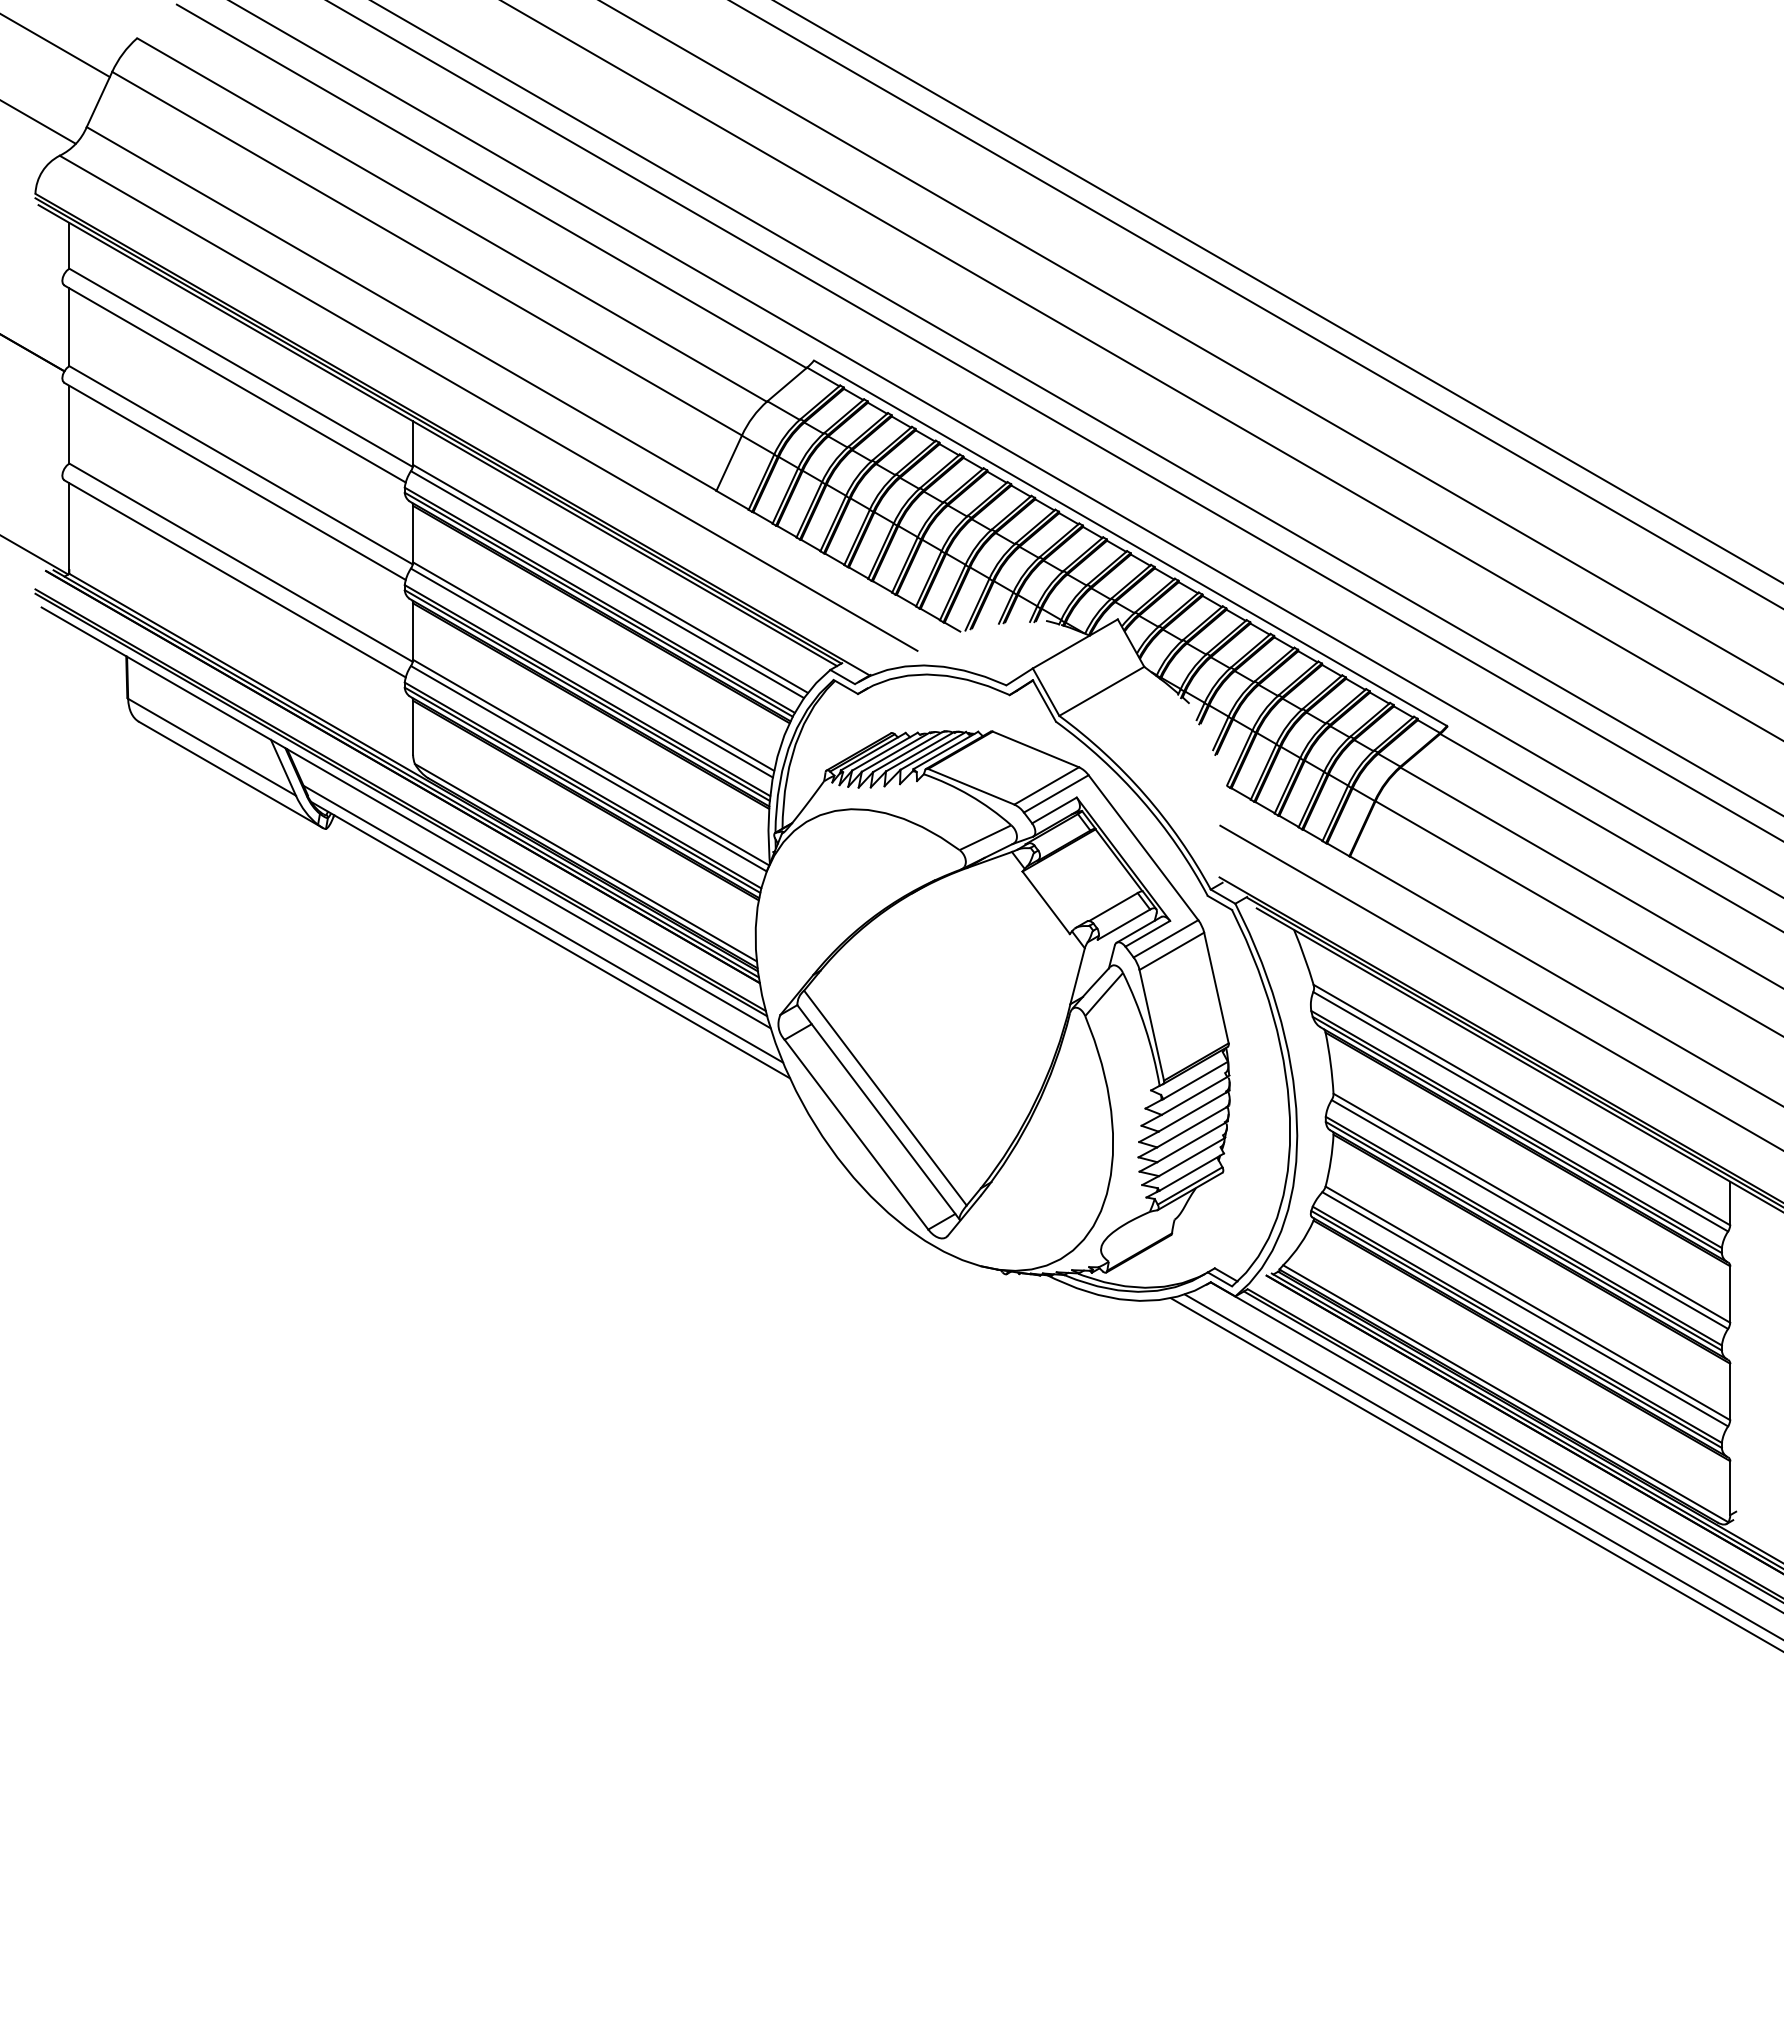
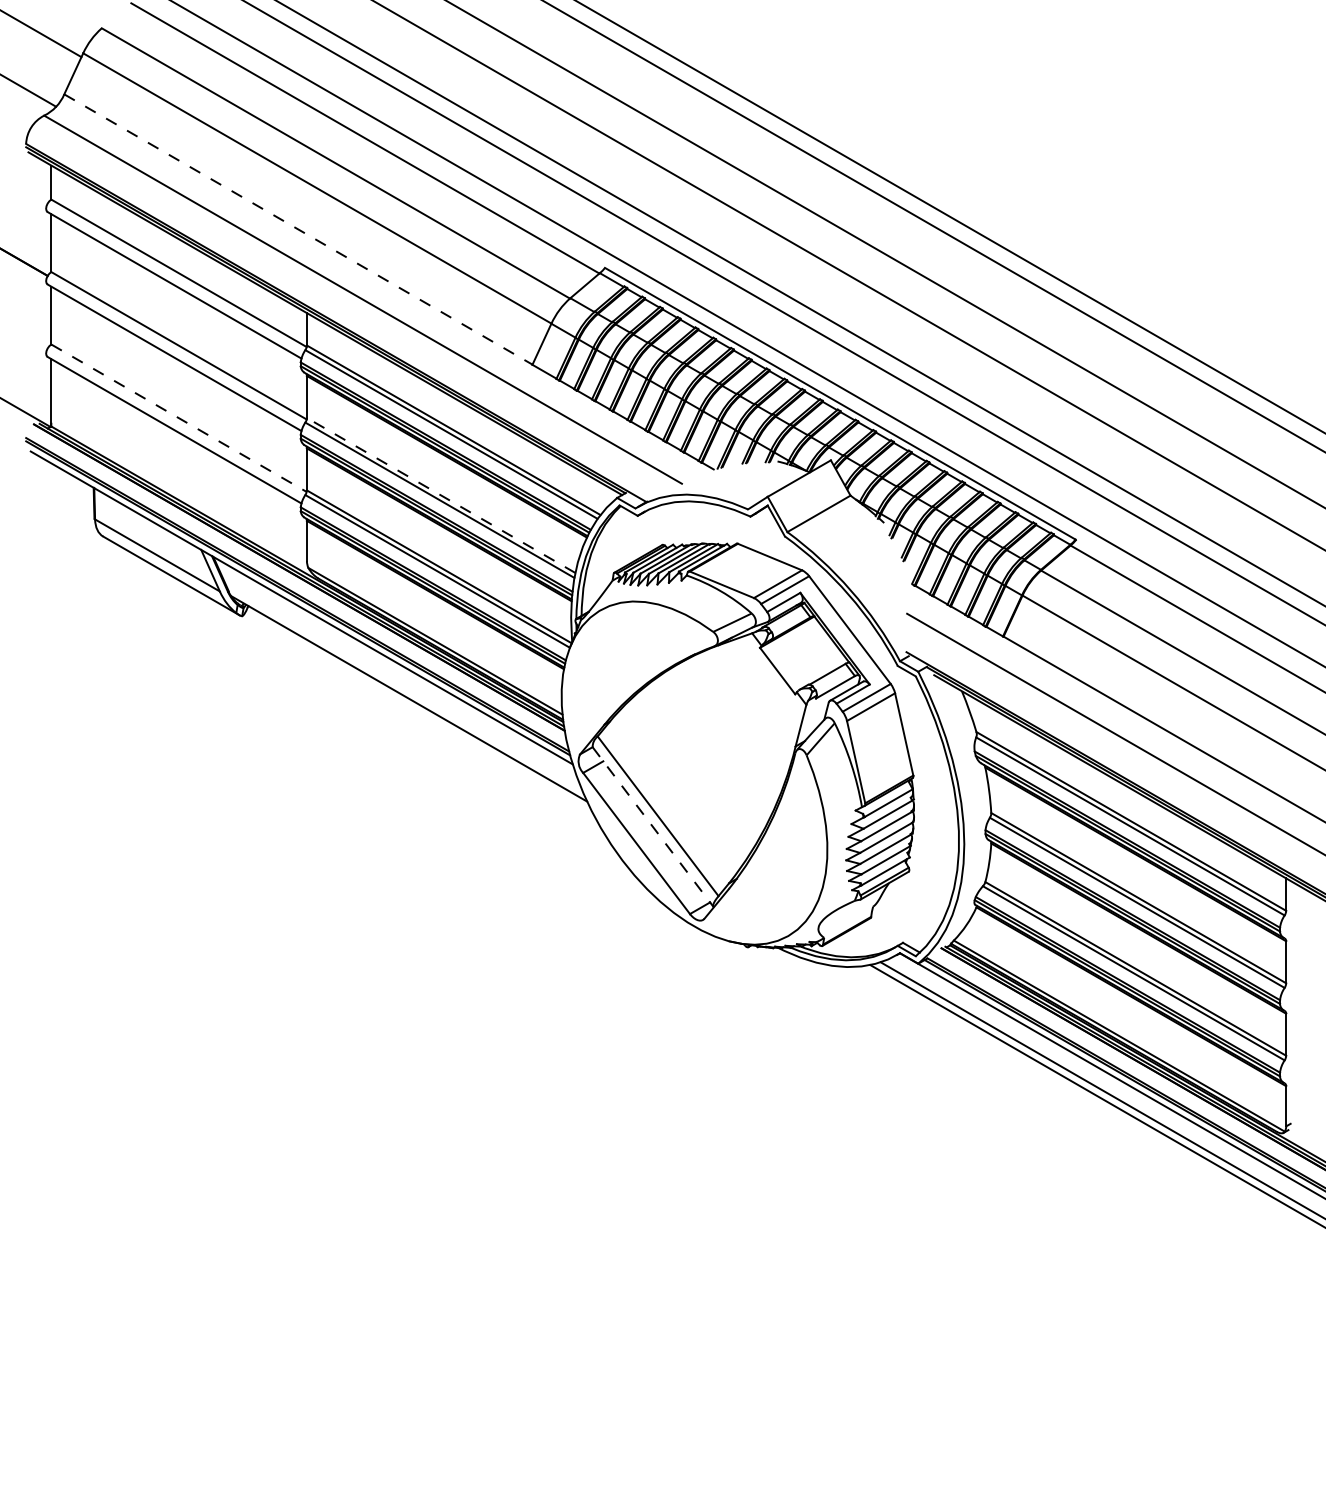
line: (401, 308) -> (298, 229), solid -> dashed
line: (241, 562) -> (179, 418), solid -> dashed
line: (593, 666) -> (441, 495), solid -> dashed
line: (543, 923) -> (403, 686), removed
line: (878, 1112) -> (652, 826), solid -> dashed

